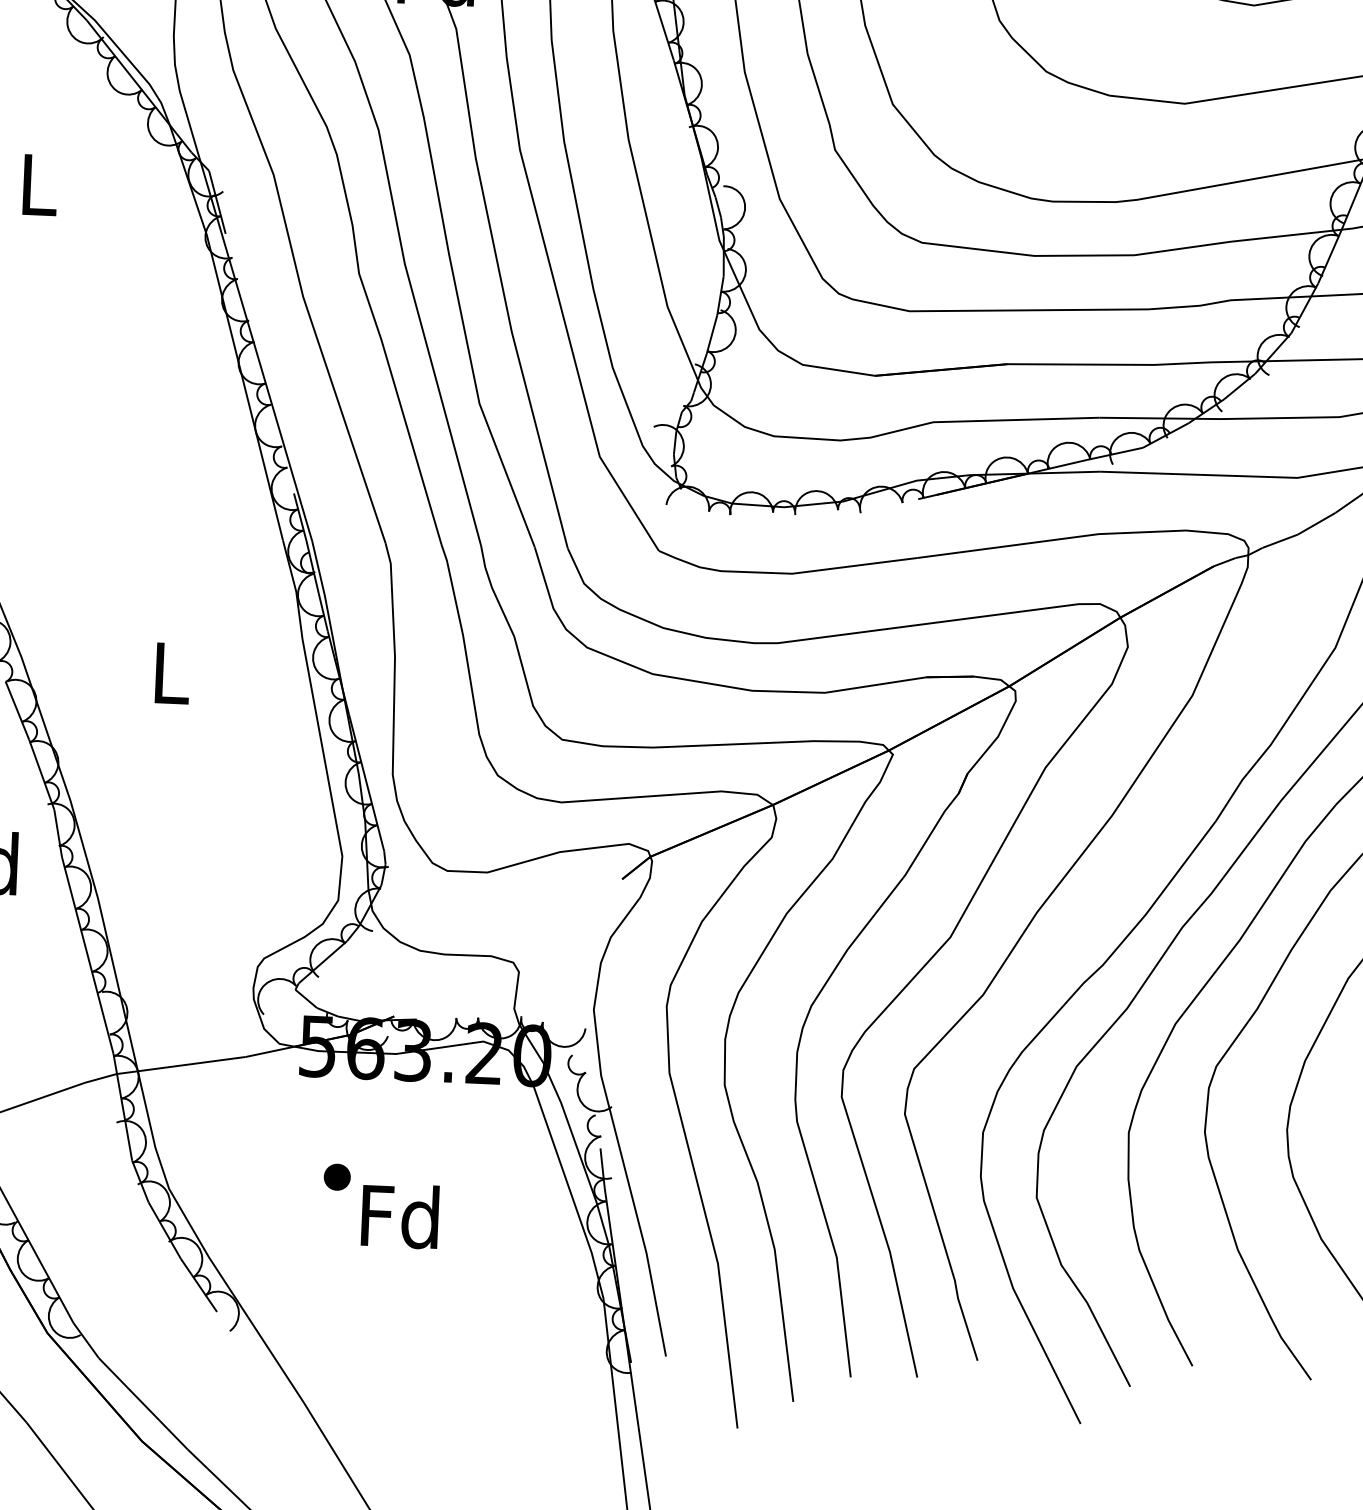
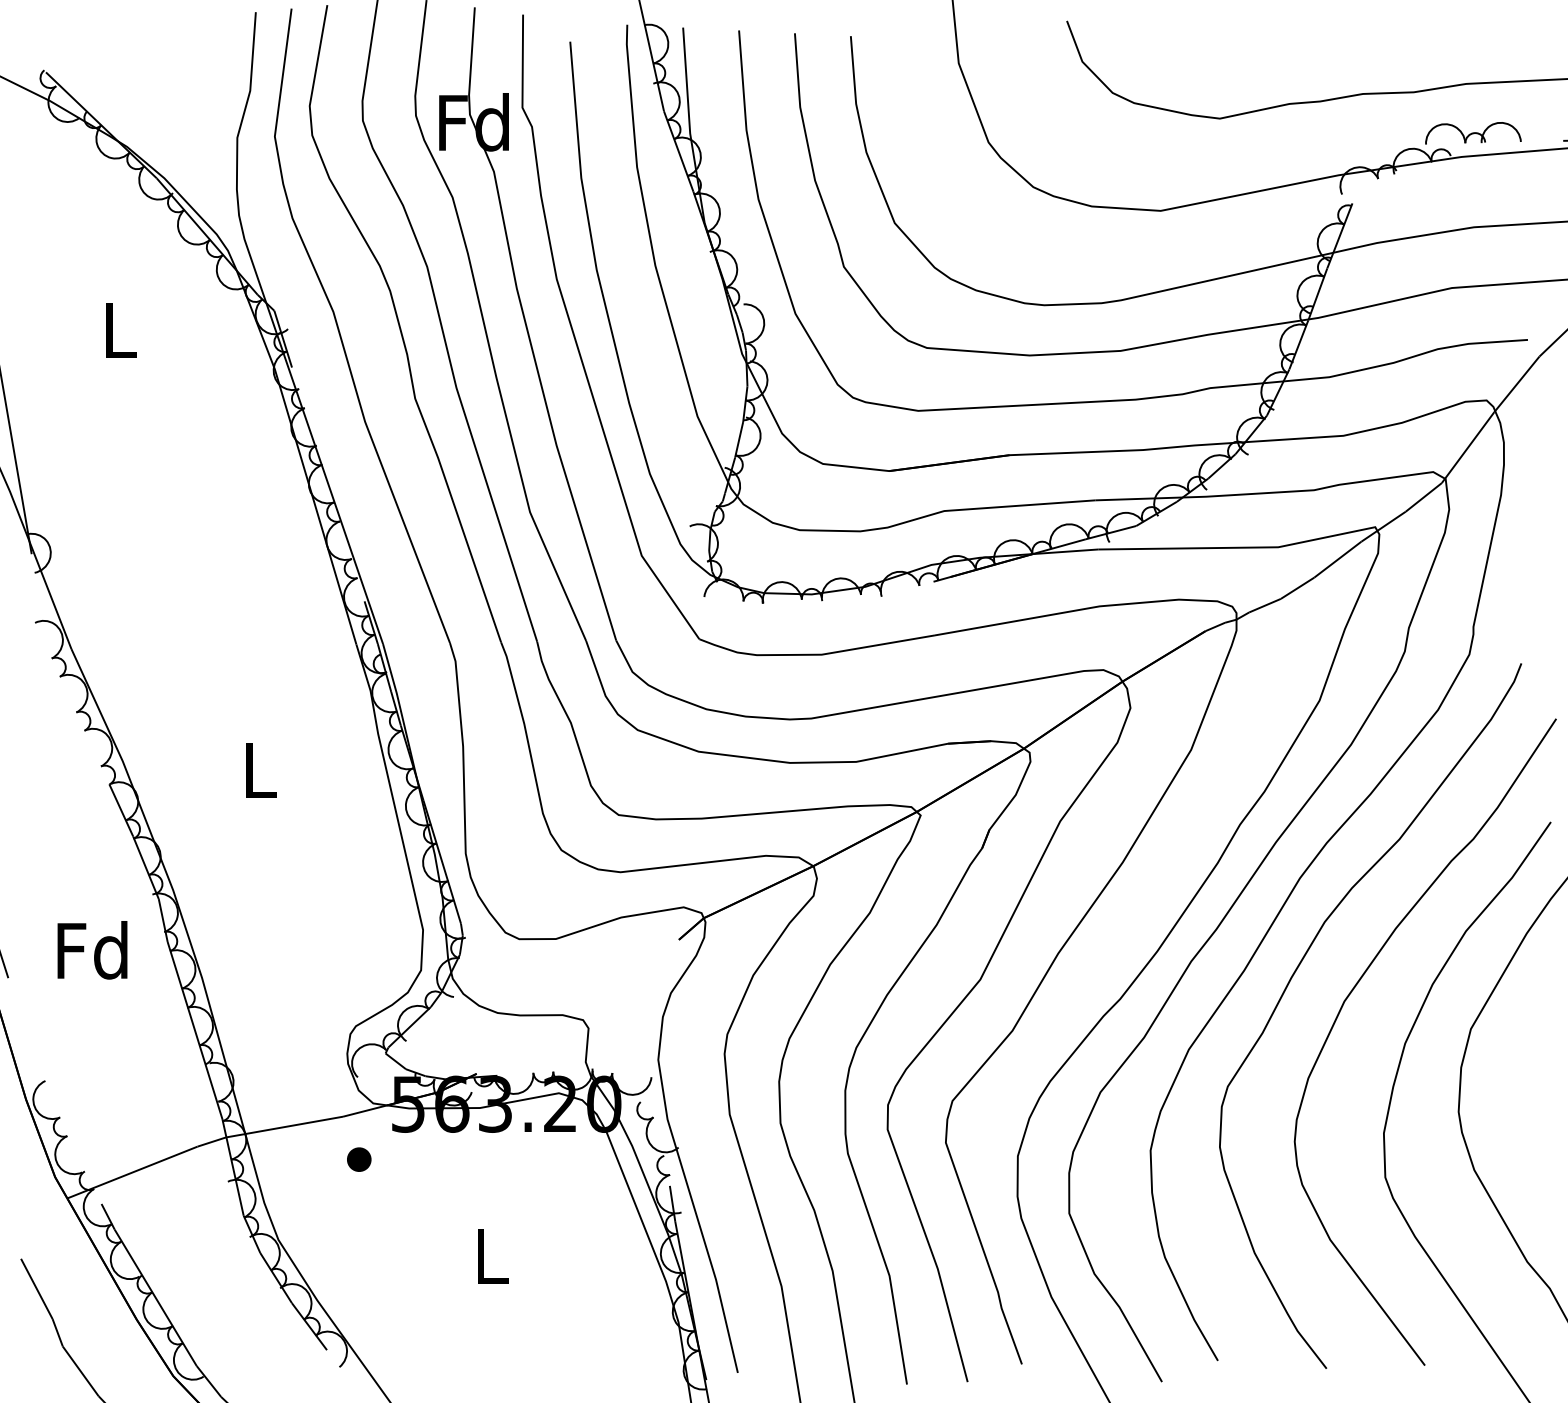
part: (337, 1177) -> (359, 1159), moved
text: (399, 1216) -> (489, 1255), Fd -> L

